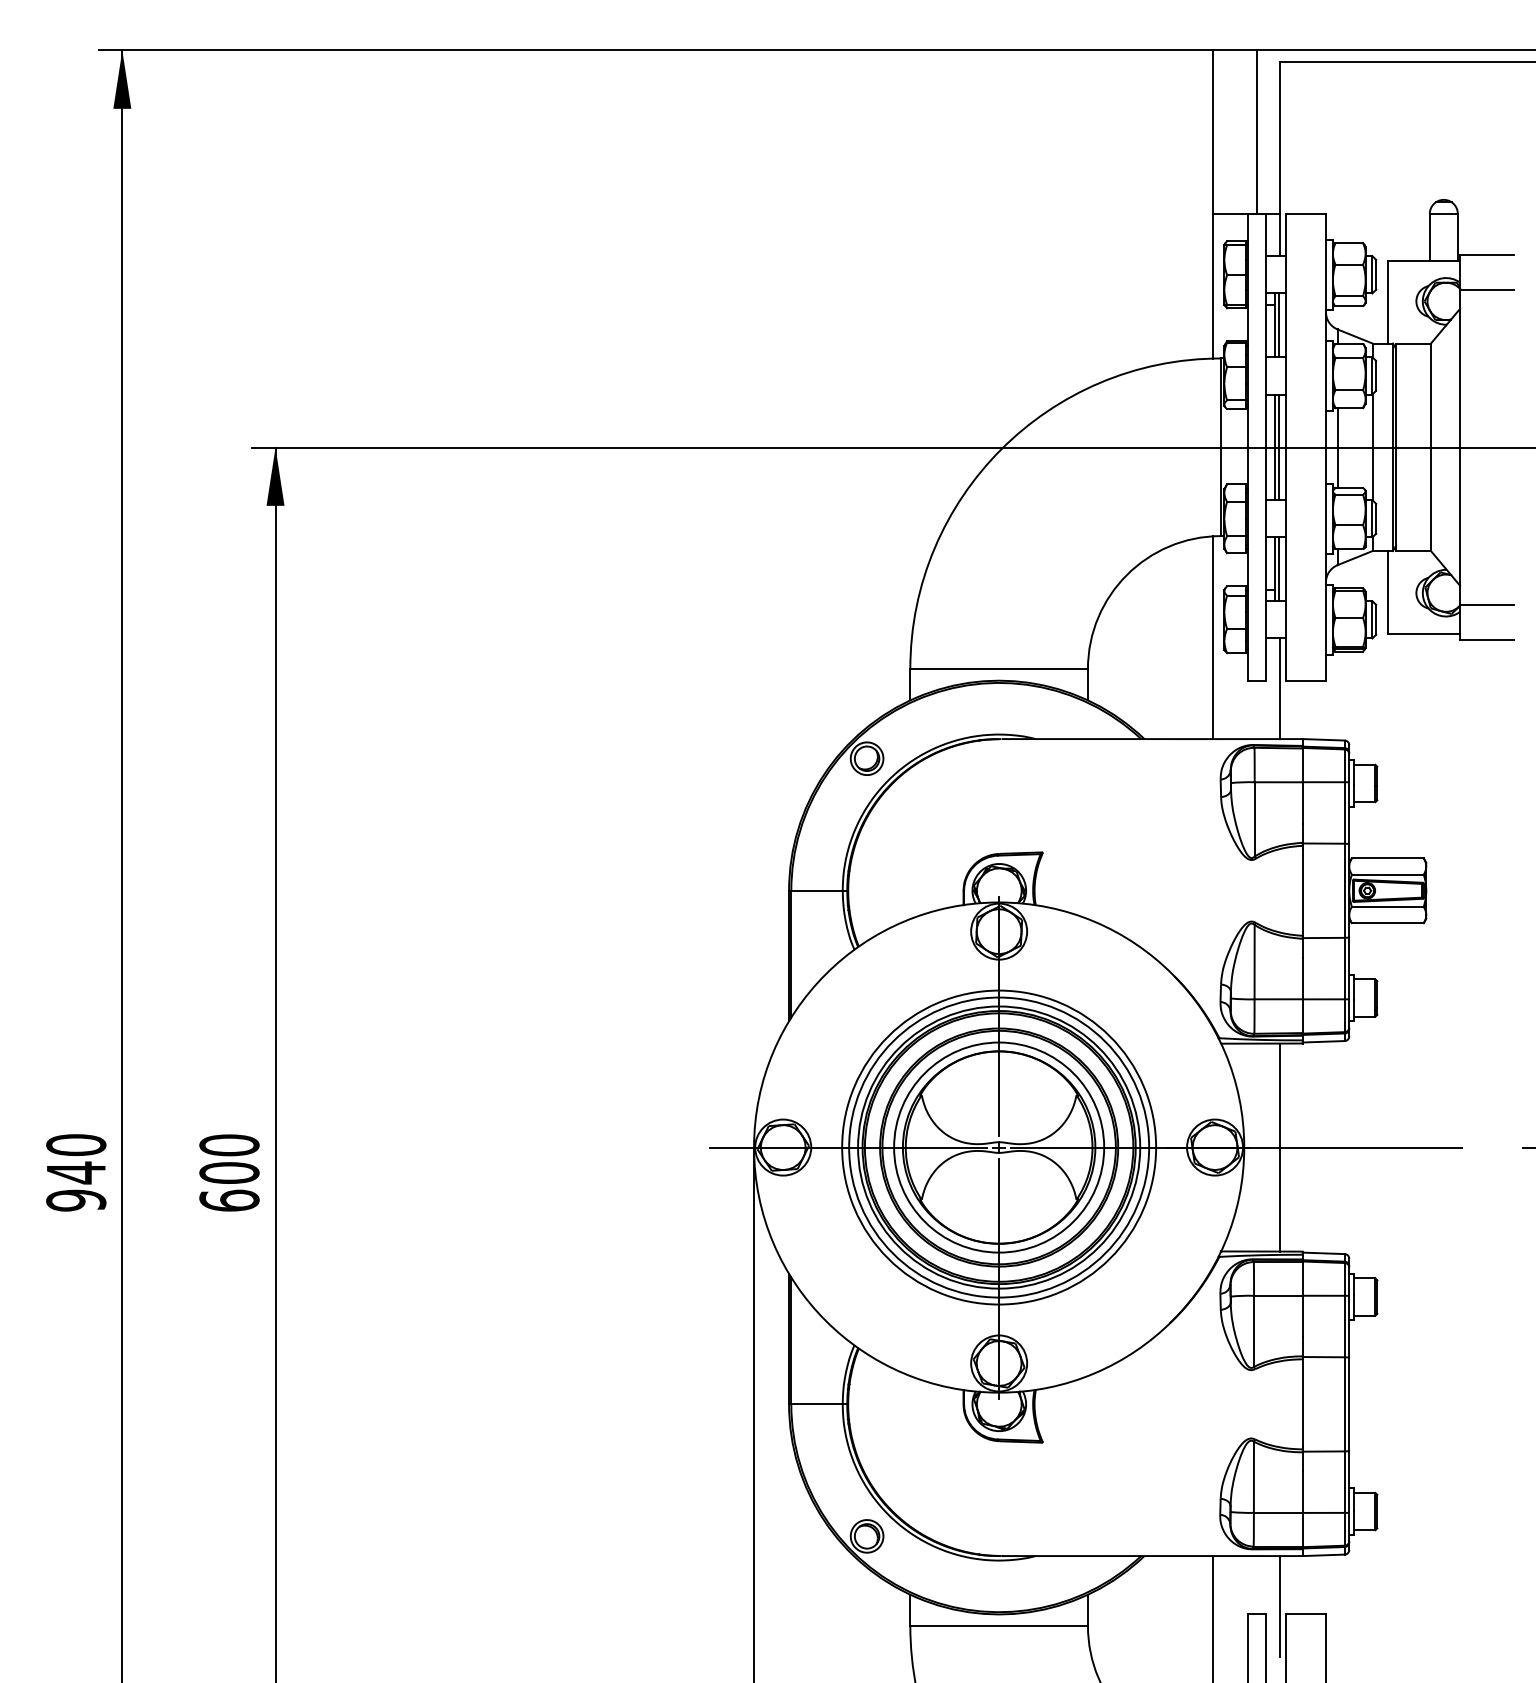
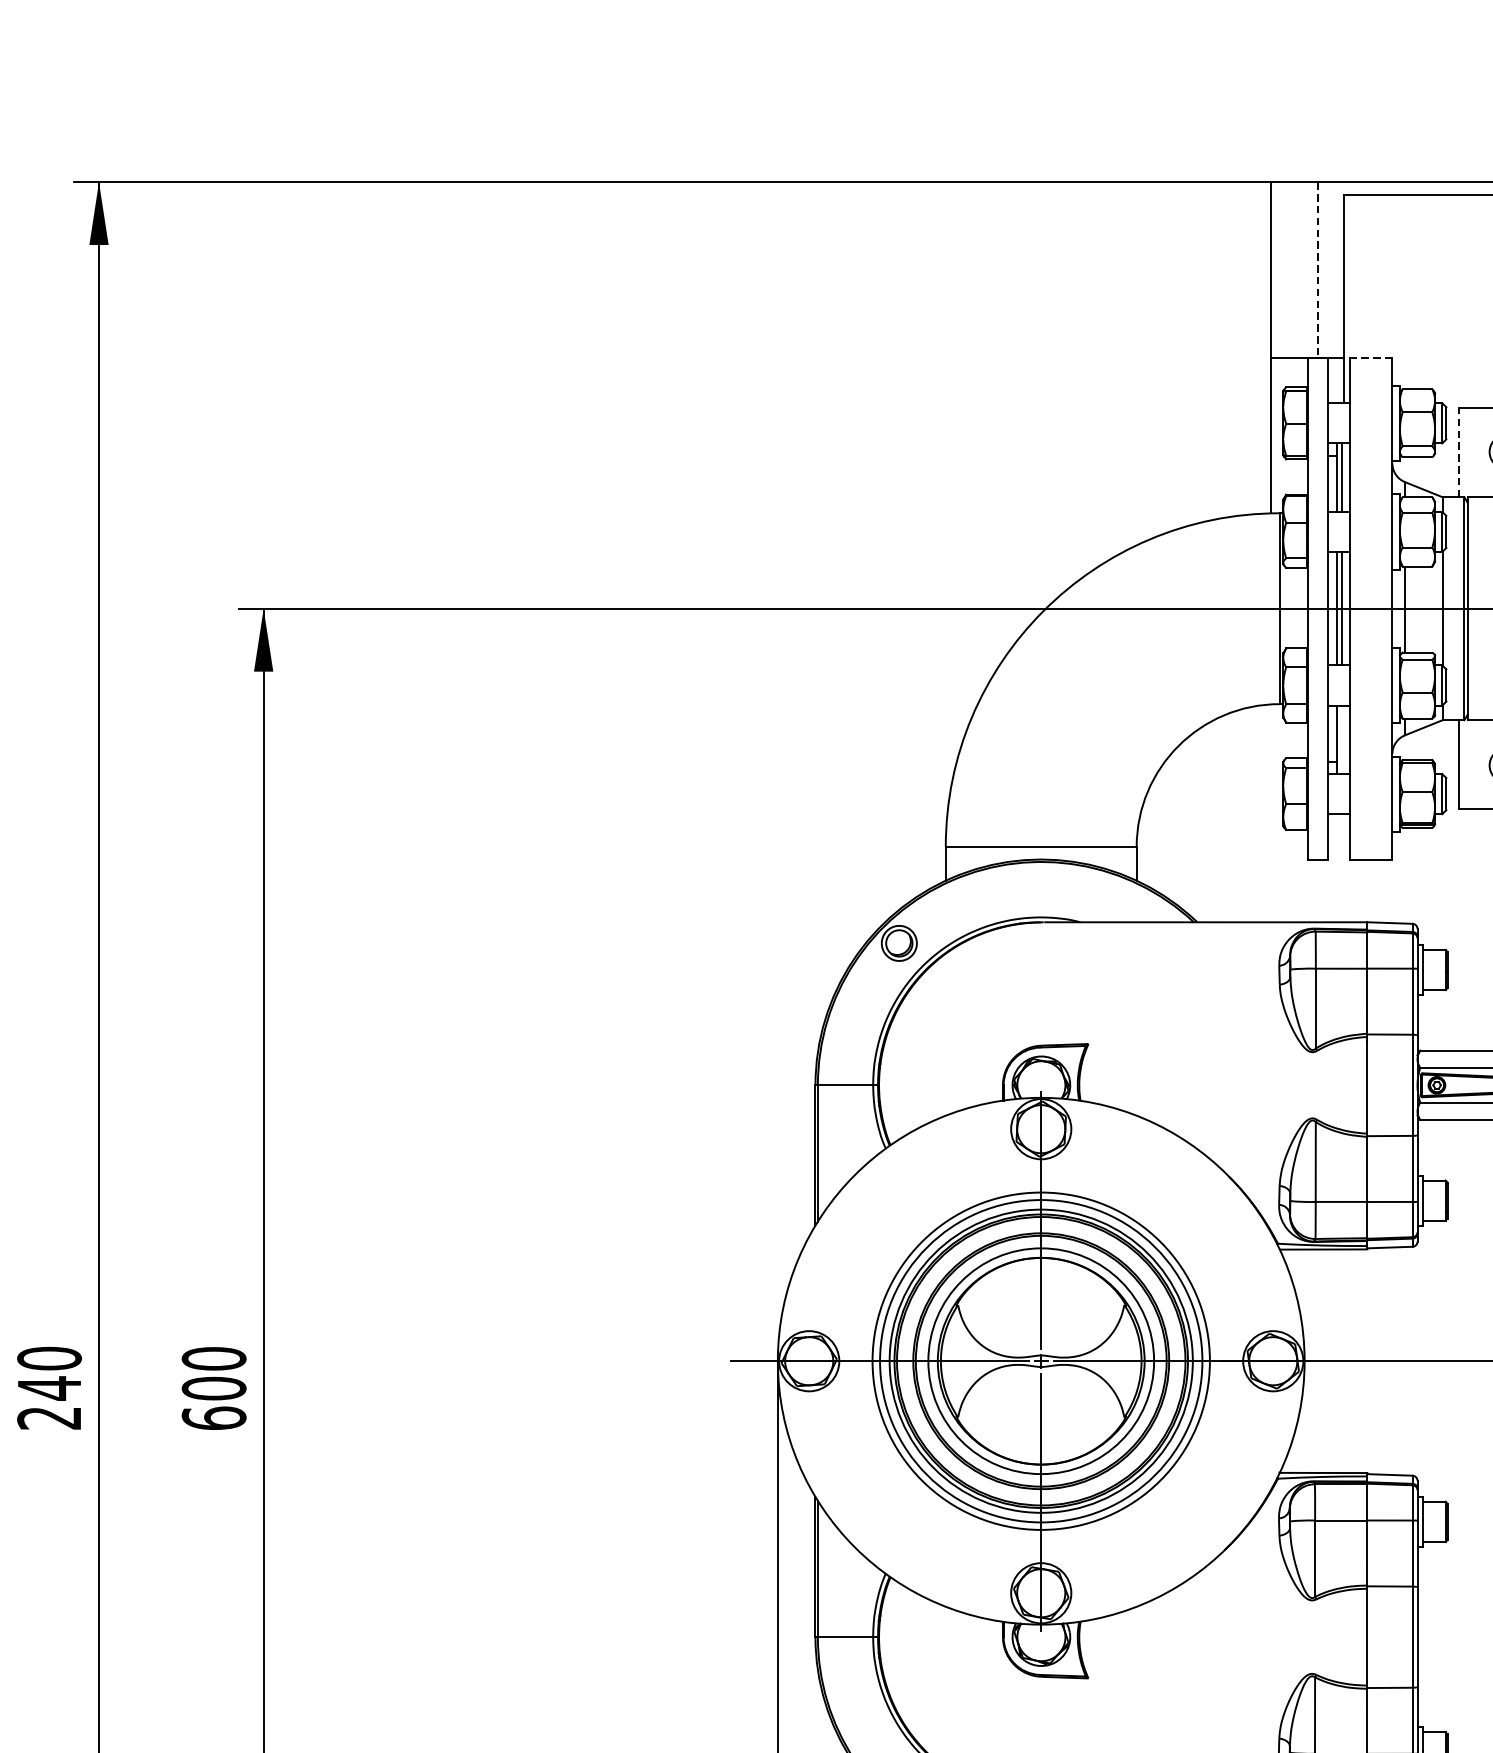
line: (1257, 132) -> (1318, 270), solid -> dashed
line: (1306, 213) -> (1371, 357), solid -> dashed
line: (1387, 301) -> (1458, 452), solid -> dashed
line: (1279, 569) -> (1342, 740), removed
line: (1212, 637) -> (1270, 813), removed
line: (1280, 688) -> (1343, 867), removed
line: (1280, 1147) -> (1343, 1361), removed
text: (76, 1200) -> (49, 1418), 940 -> 240

